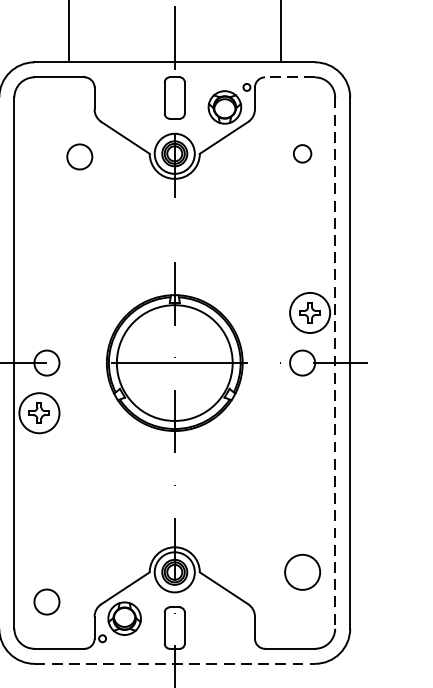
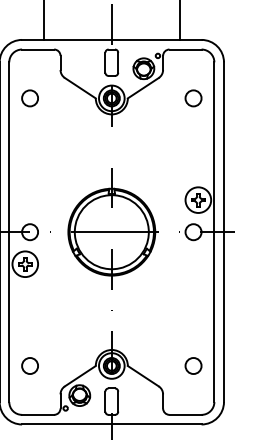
line: (290, 77) -> (185, 49), dashed -> solid
circle: (302, 153) -> (193, 98), size x1.43
circle: (78, 157) -> (29, 98), moved
line: (335, 363) -> (214, 232), dashed -> solid
circle: (302, 571) -> (193, 365), size x0.71
circle: (46, 601) -> (29, 365), moved
line: (174, 663) -> (111, 424), dashed -> solid

